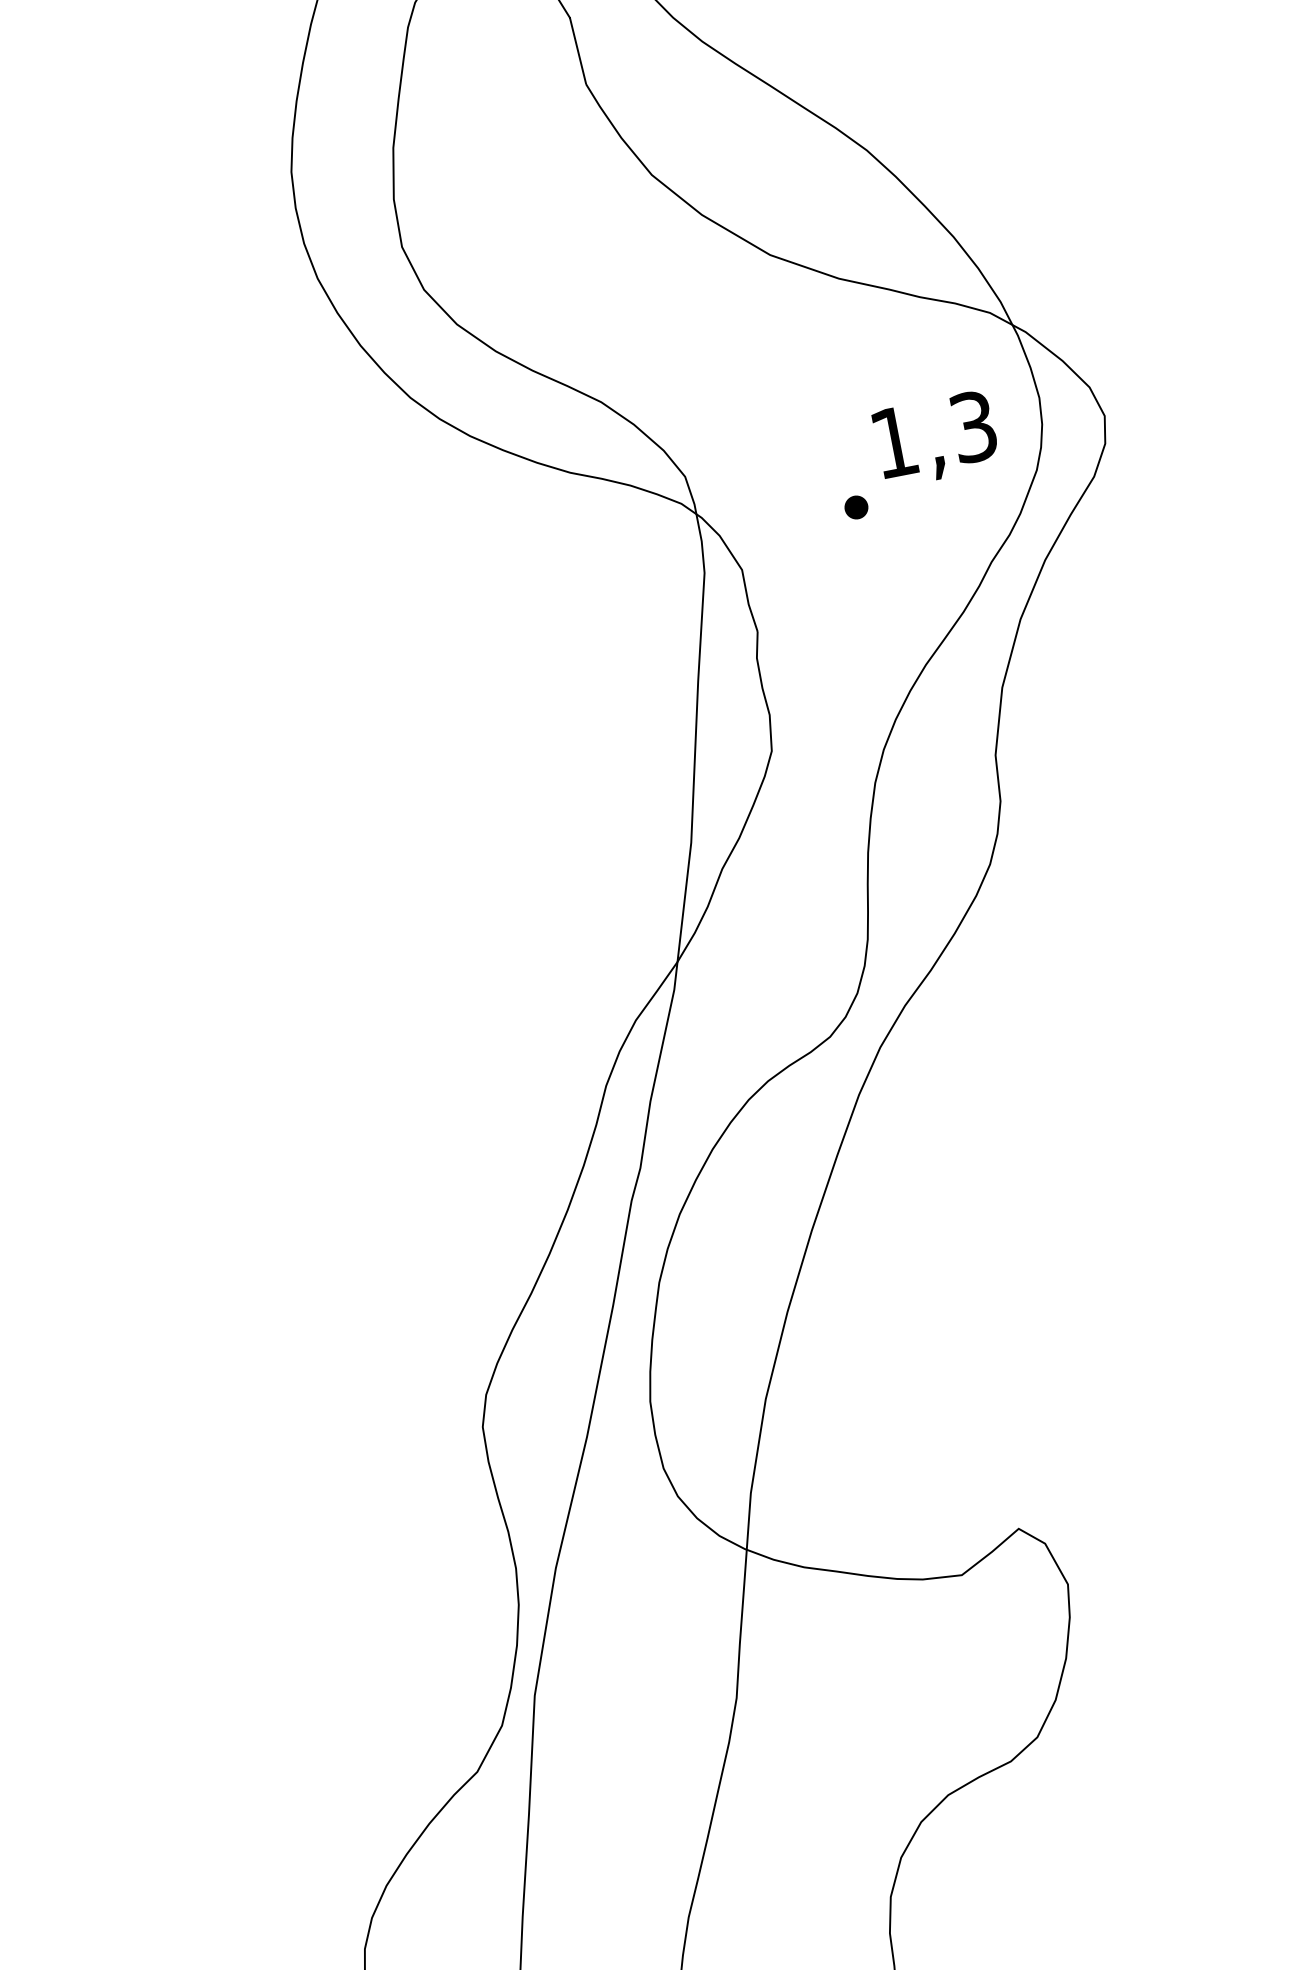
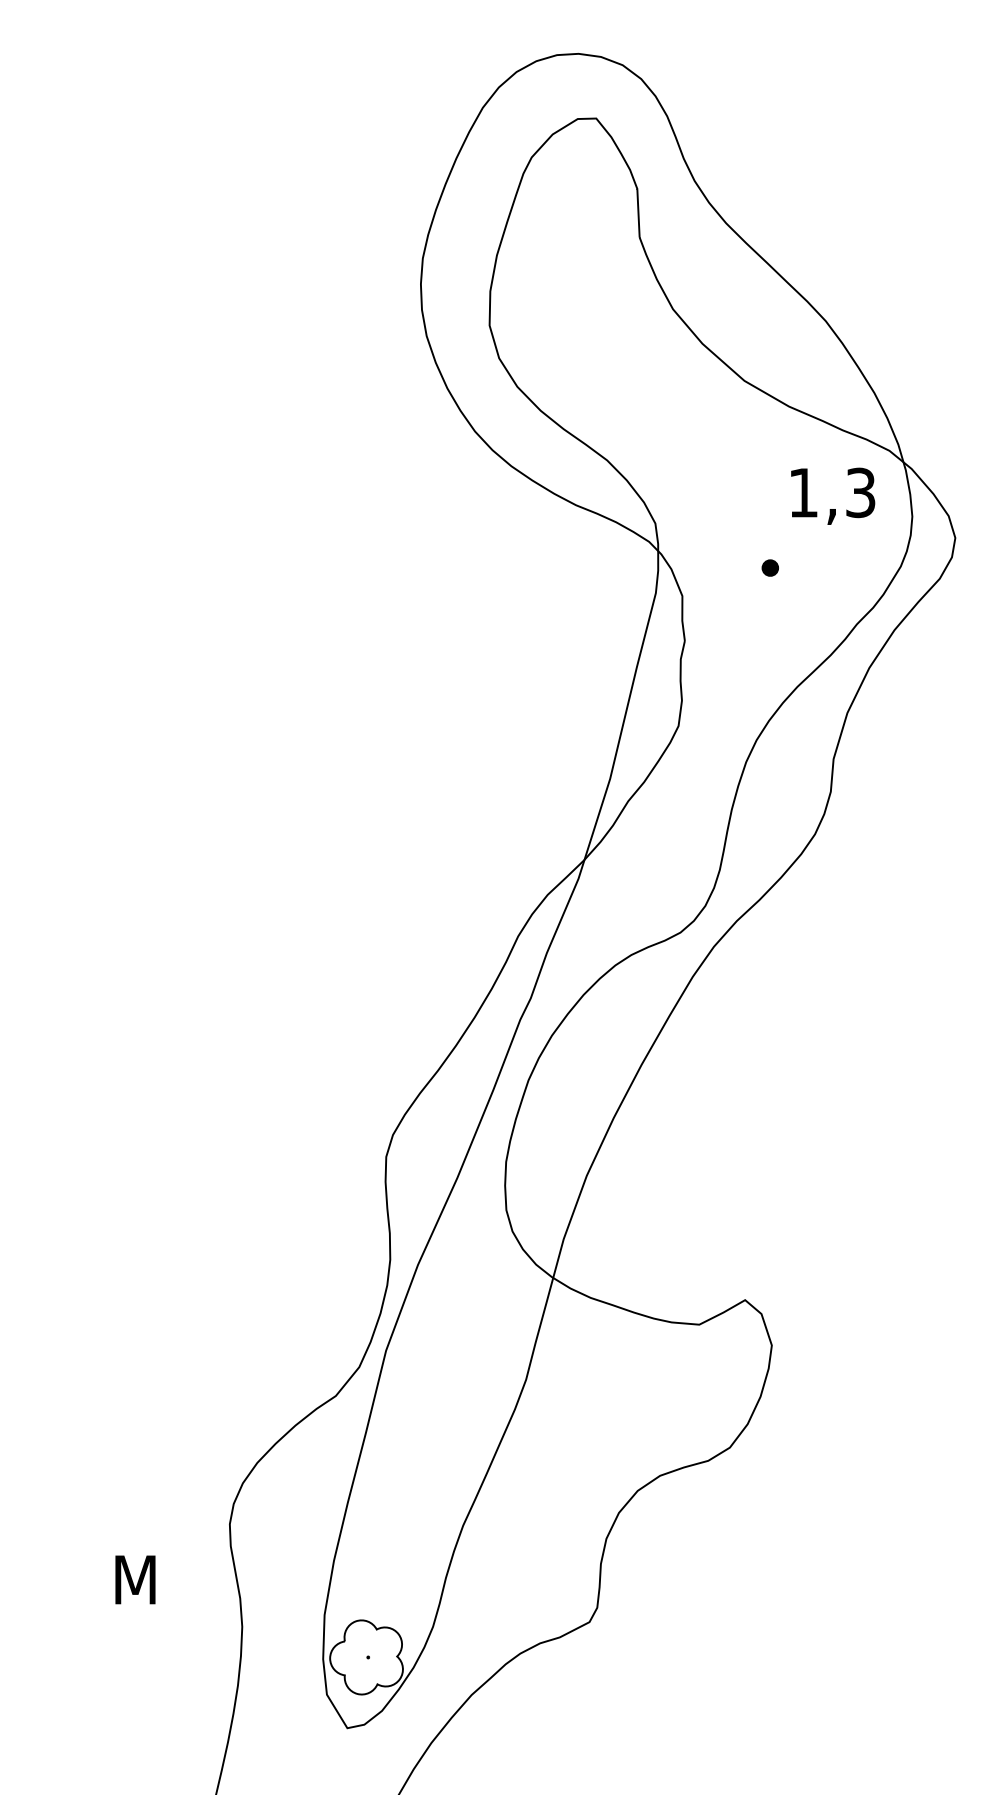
text: (936, 437) -> (833, 495), moved

